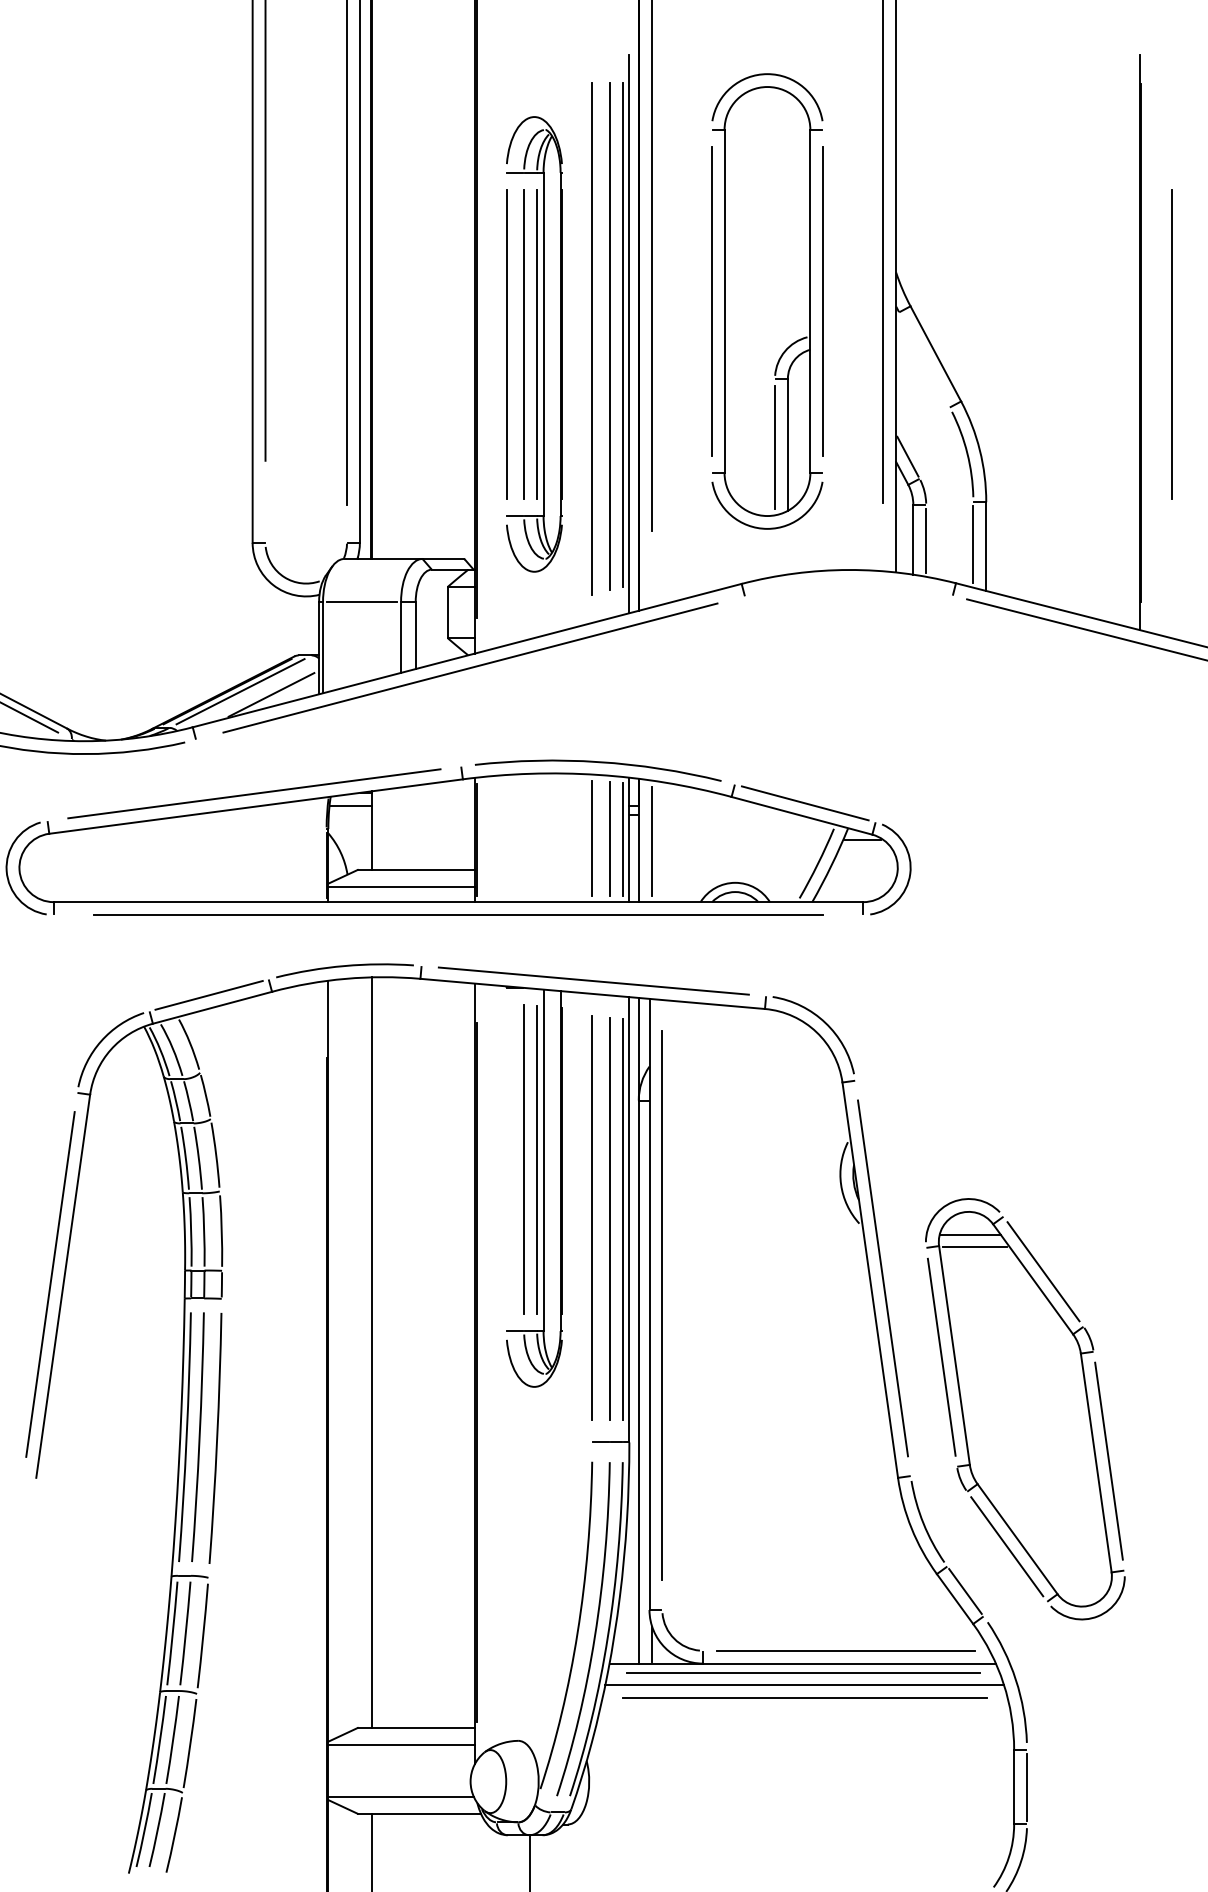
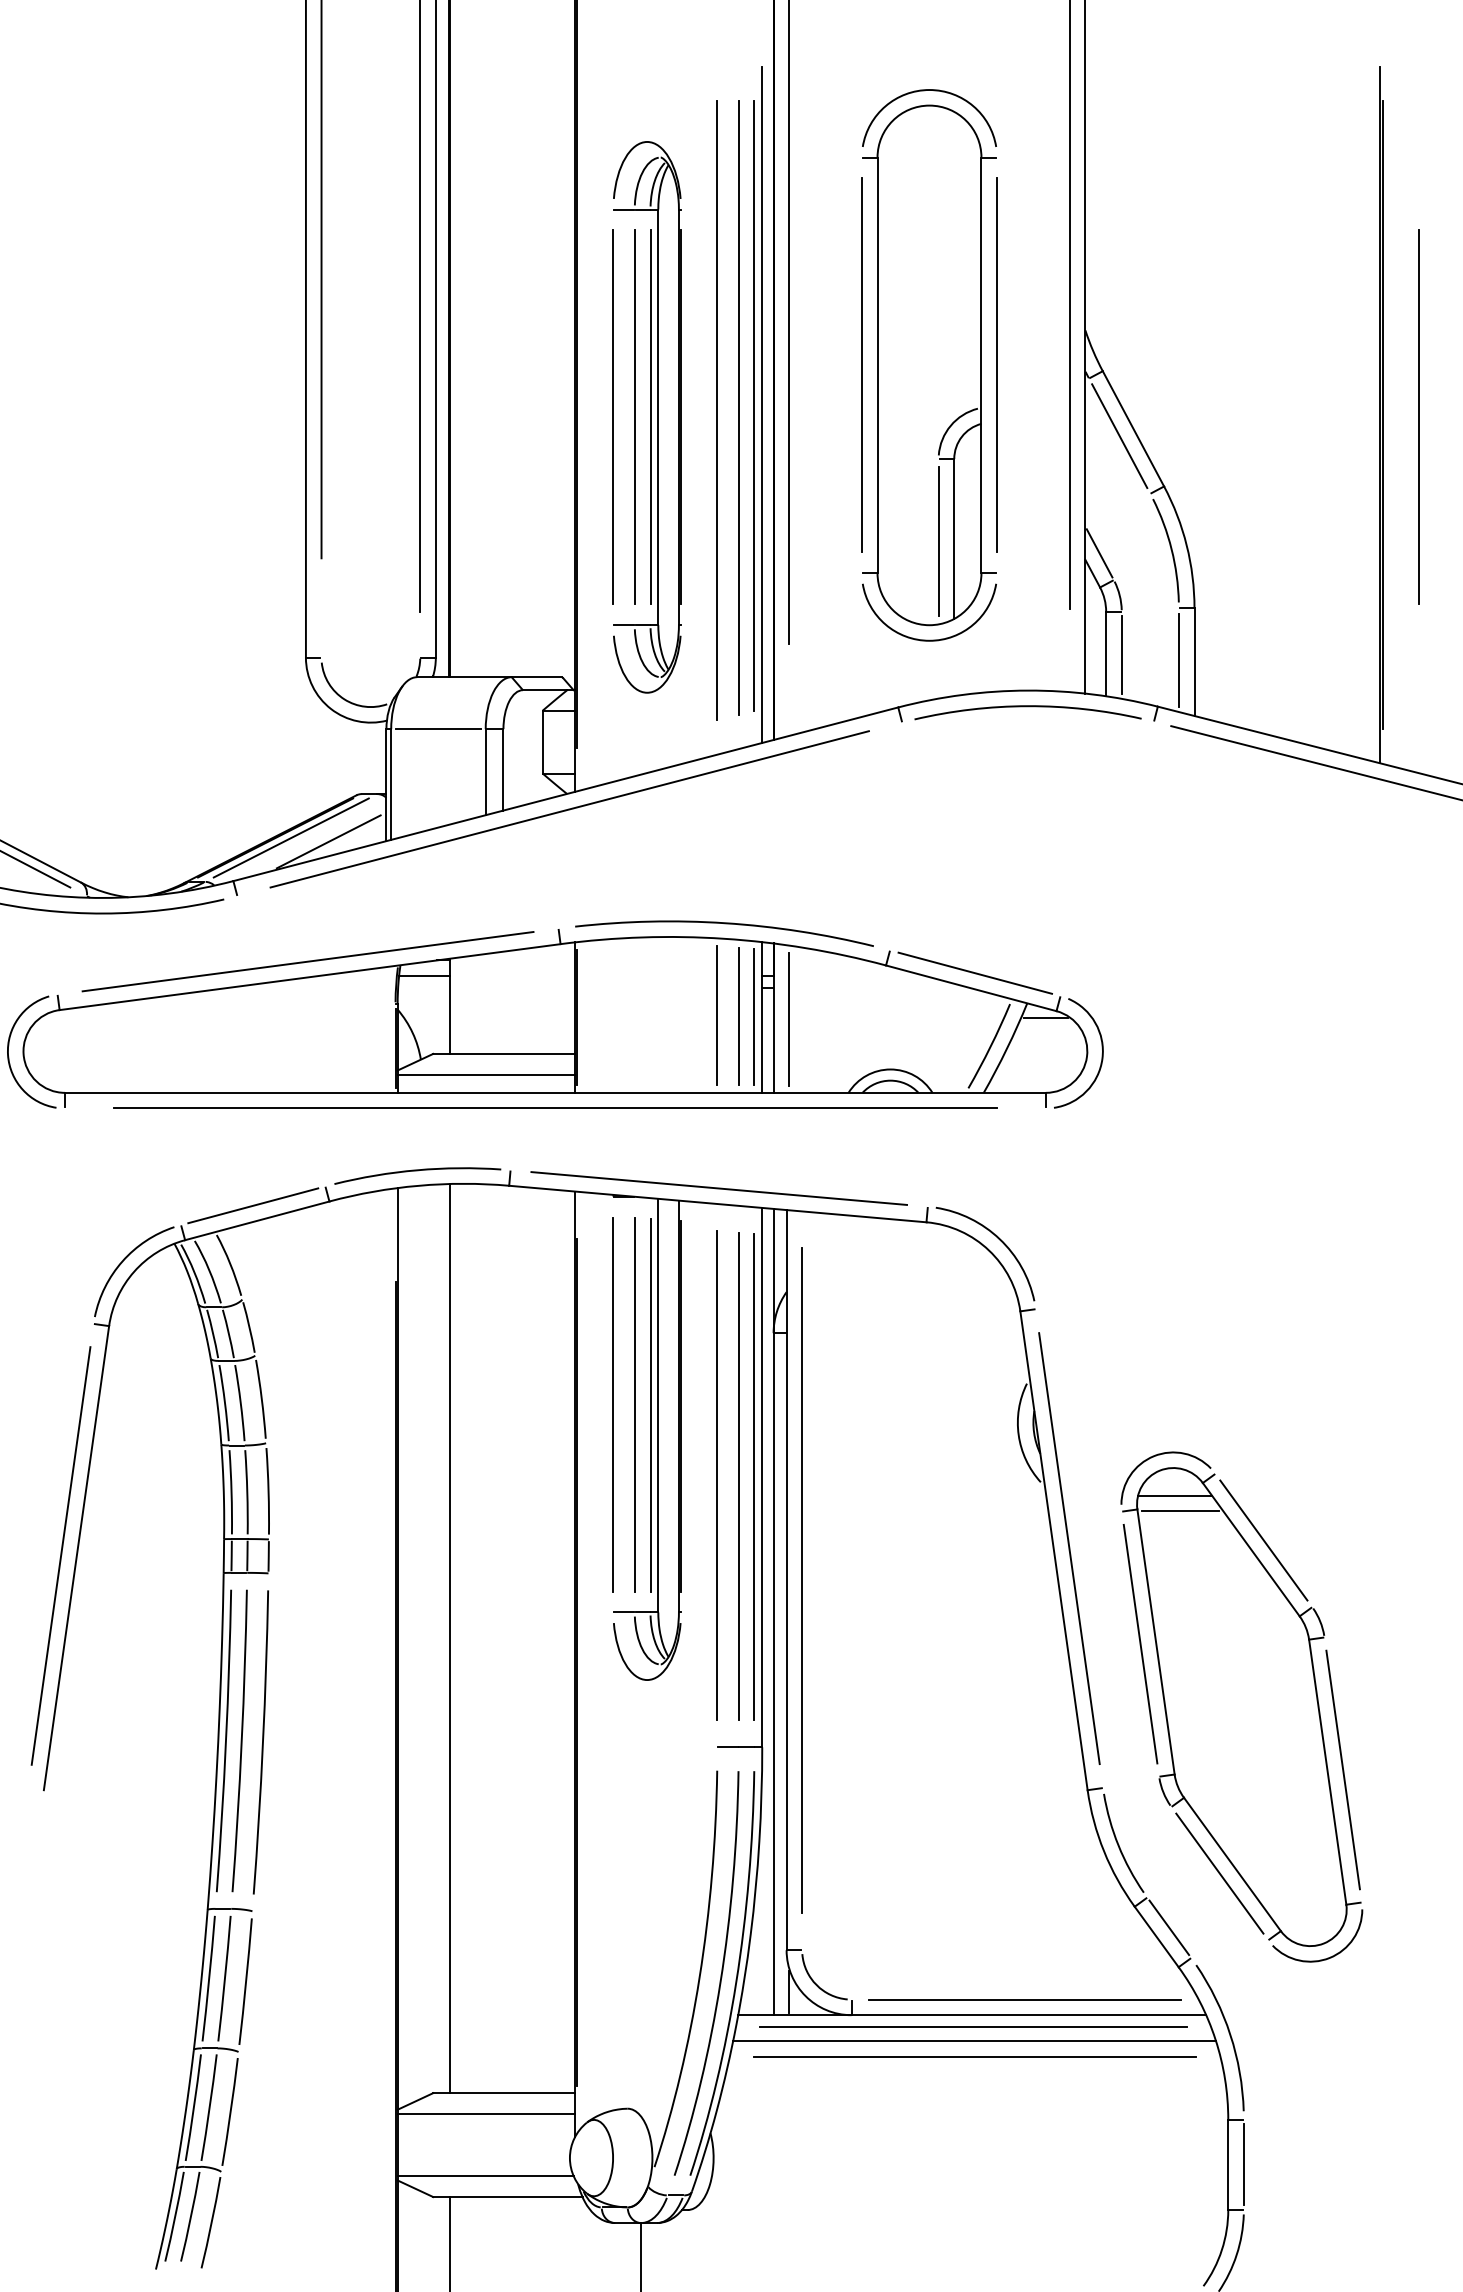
line: (924, 359) -> (1119, 435), added
arc: (848, 583) -> (1027, 706), added
line: (506, 1159) -> (613, 1404), added

